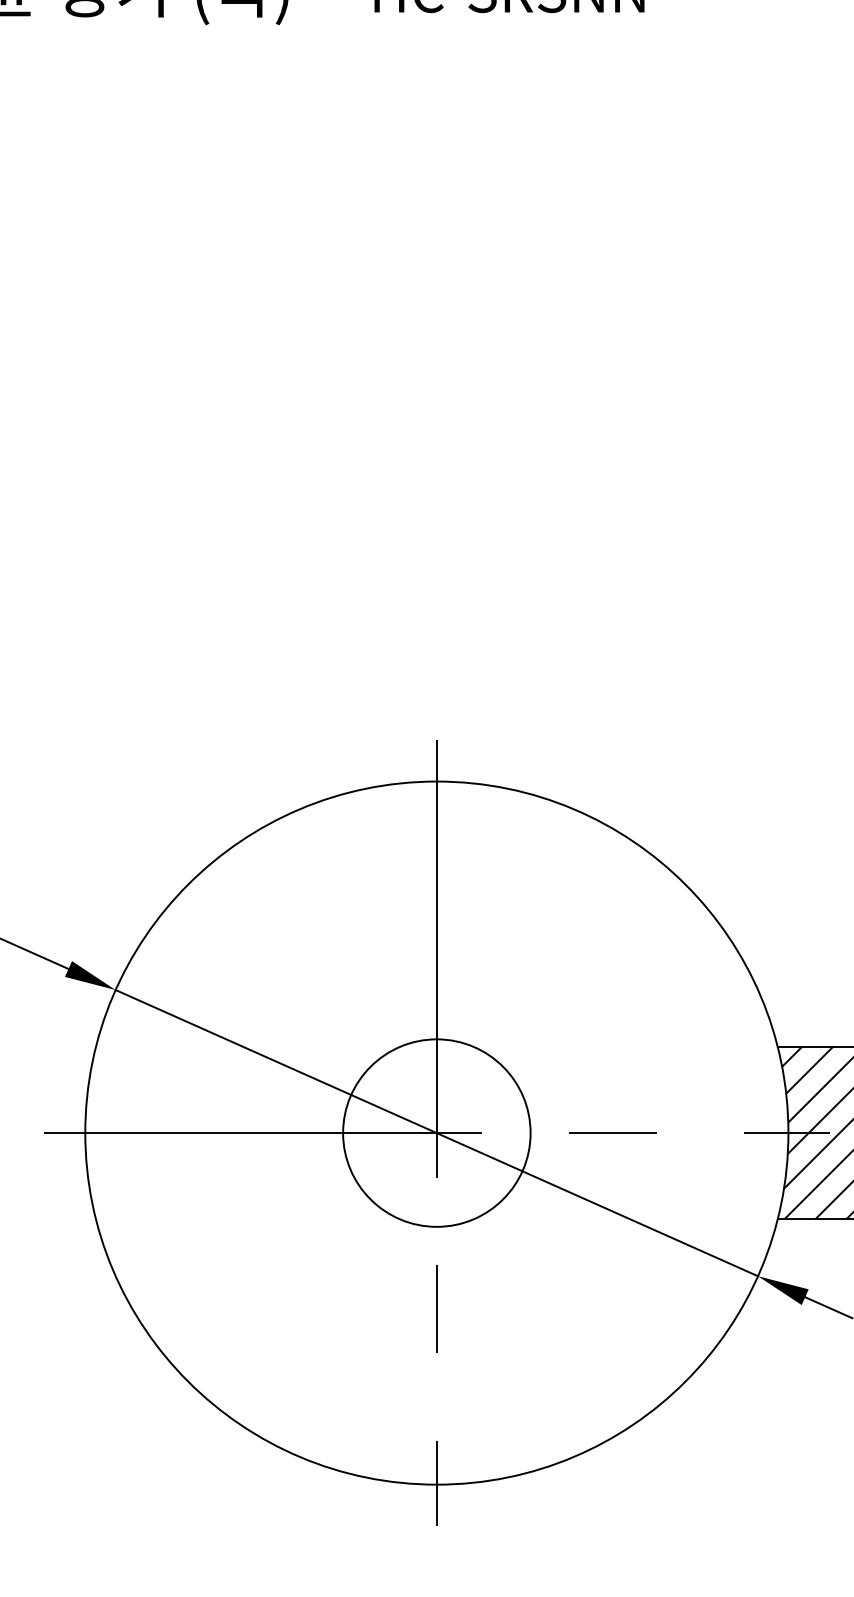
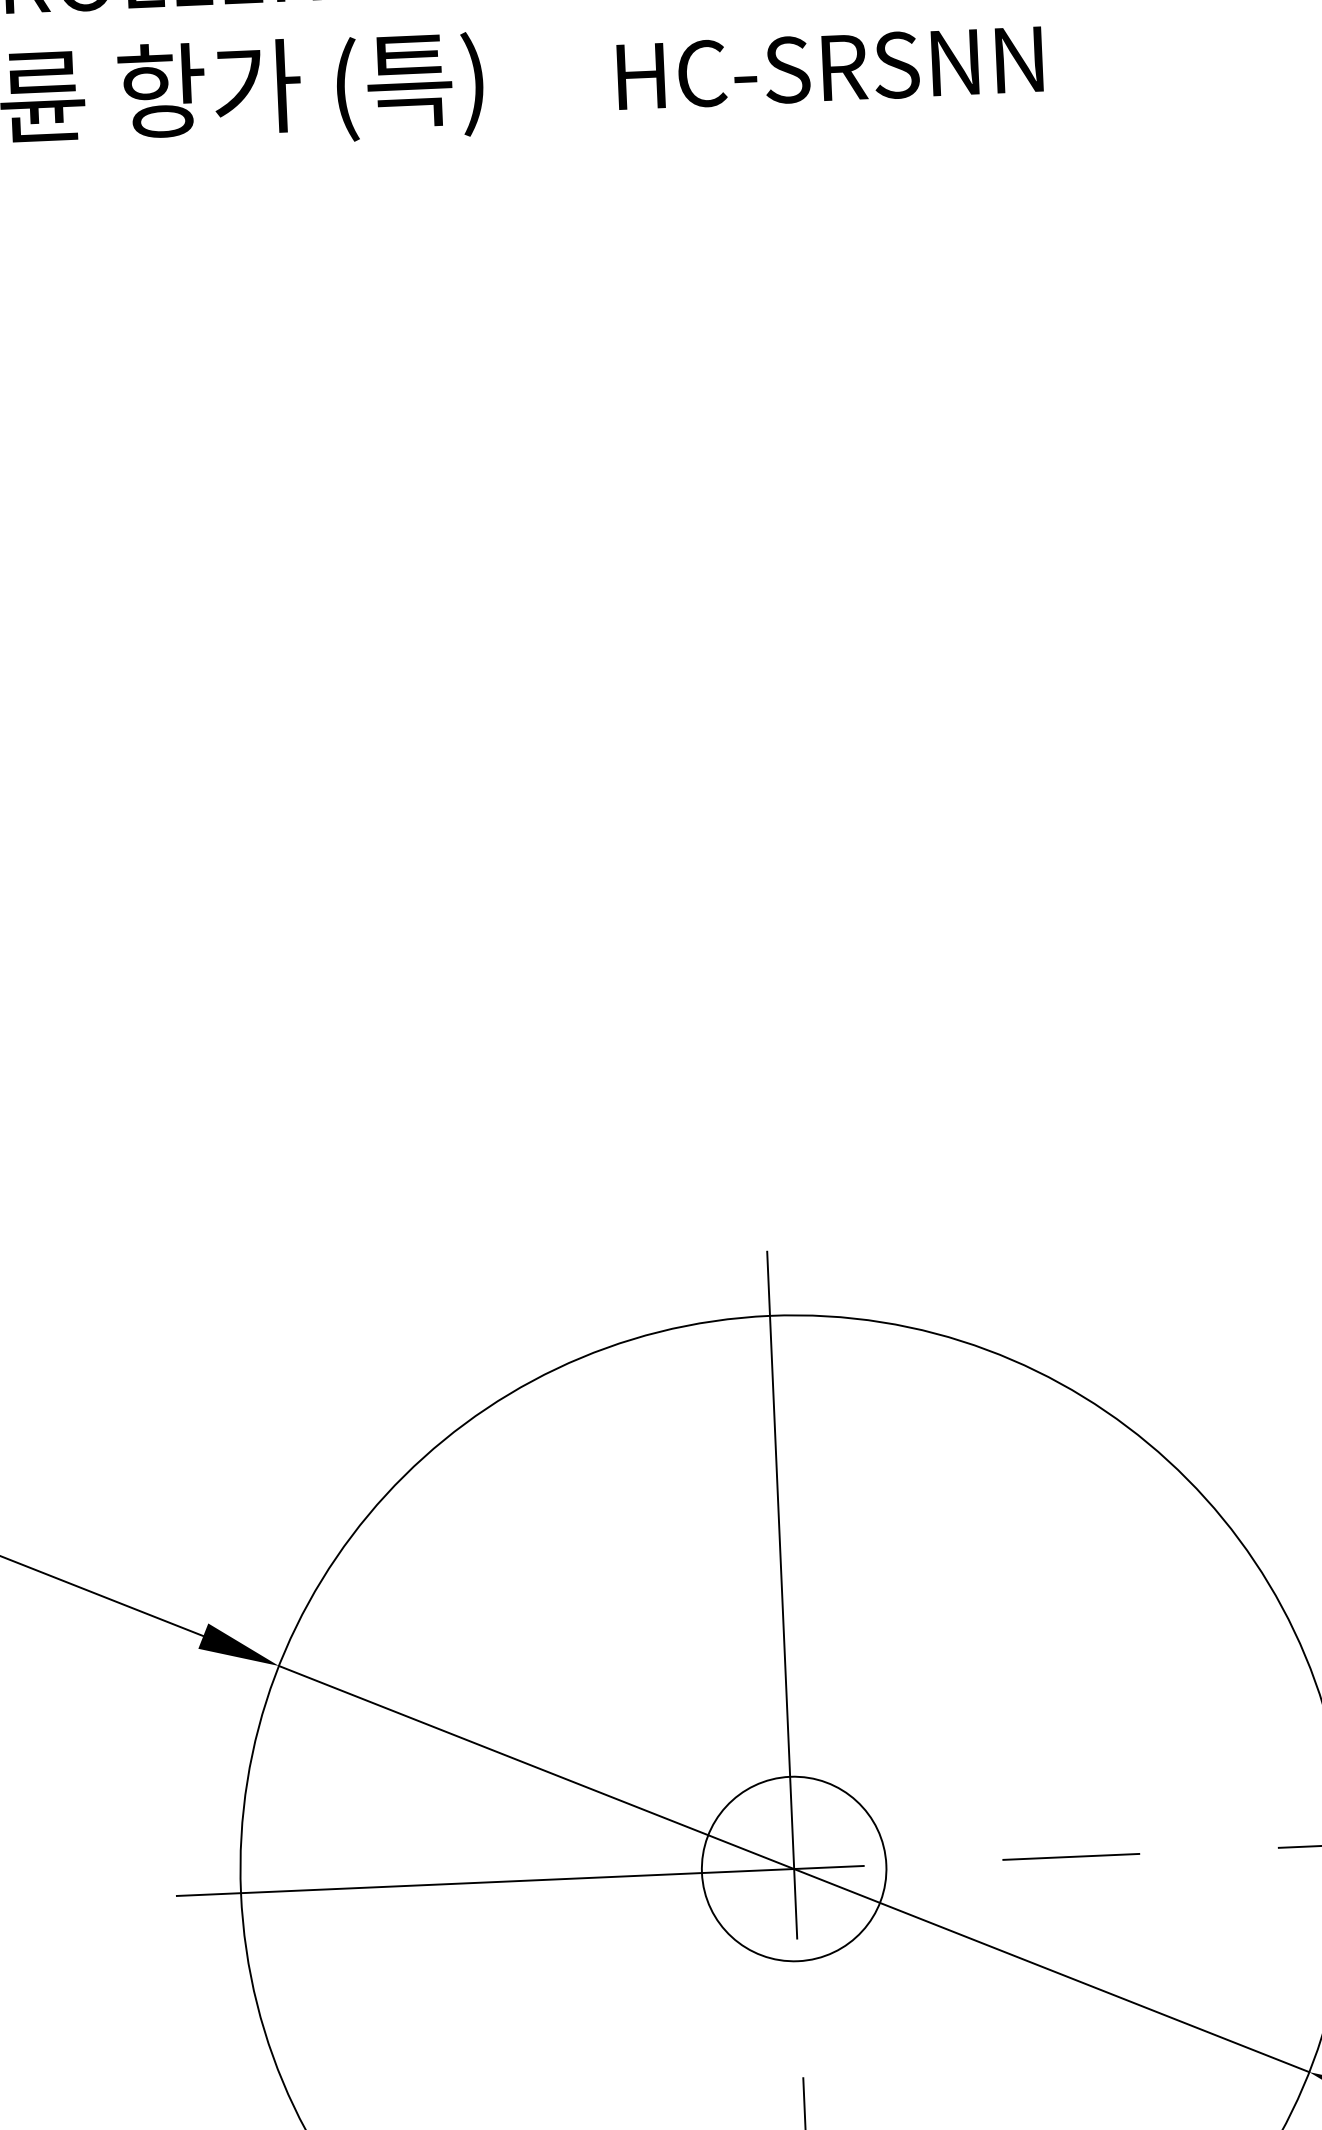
circle: (436, 1132) -> (793, 1868), size x0.62

